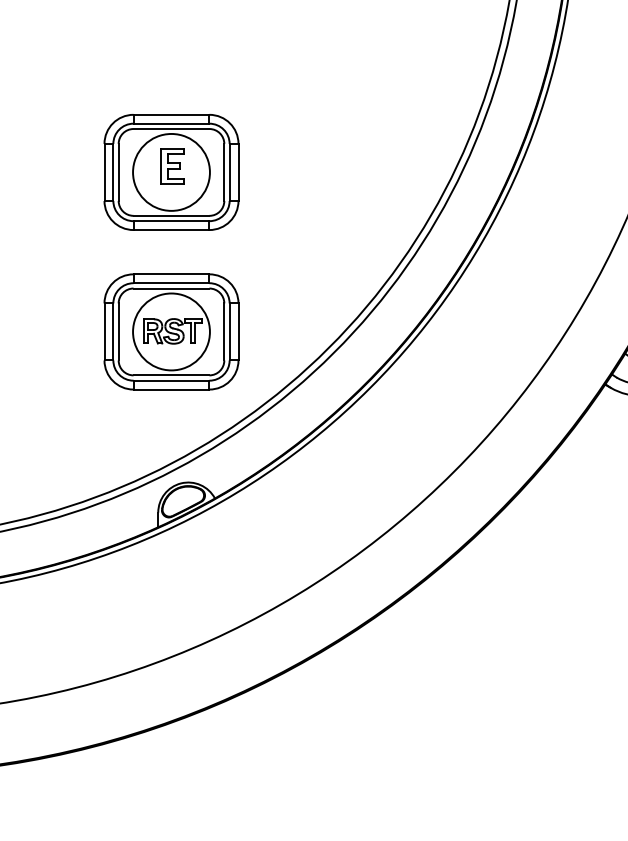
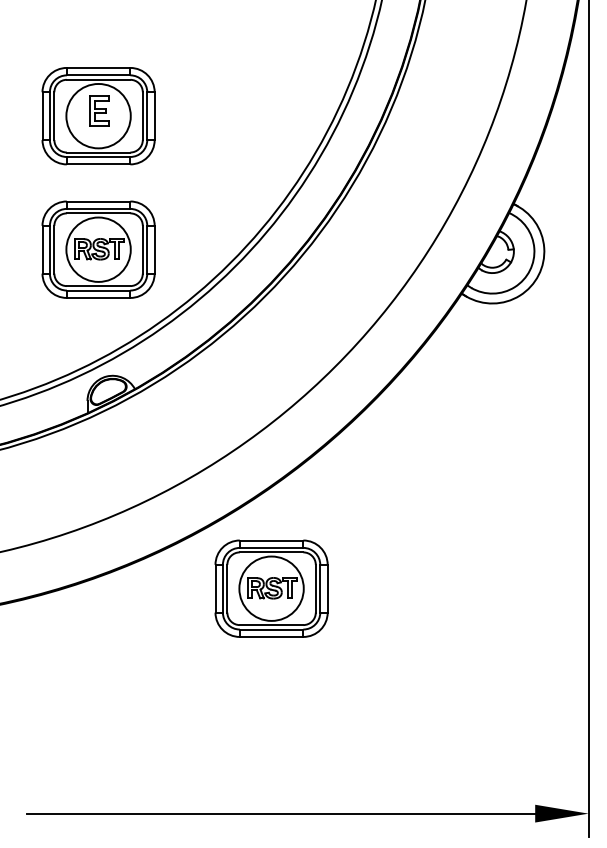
part: (378, 736) -> (271, 588), added

